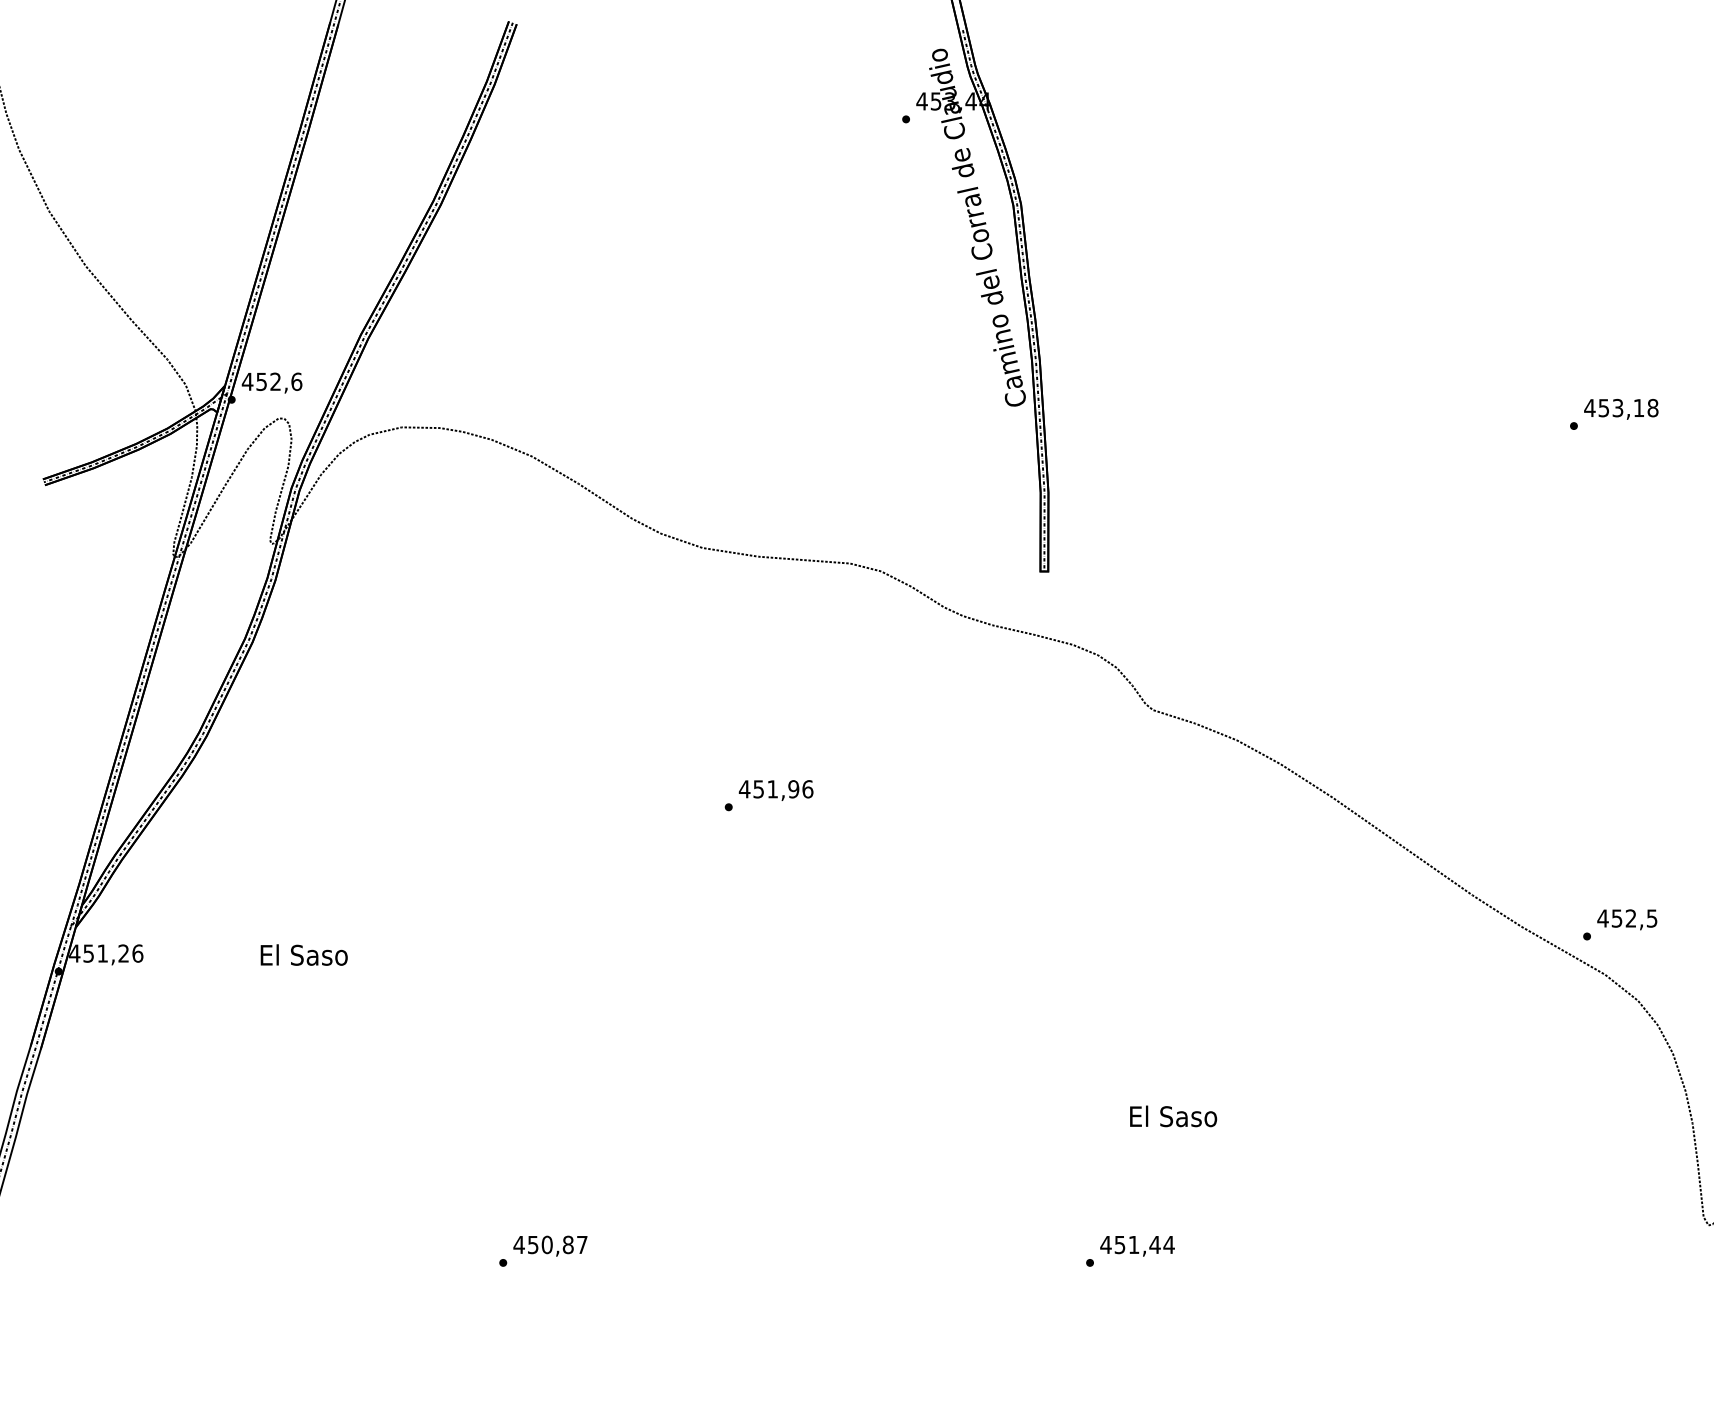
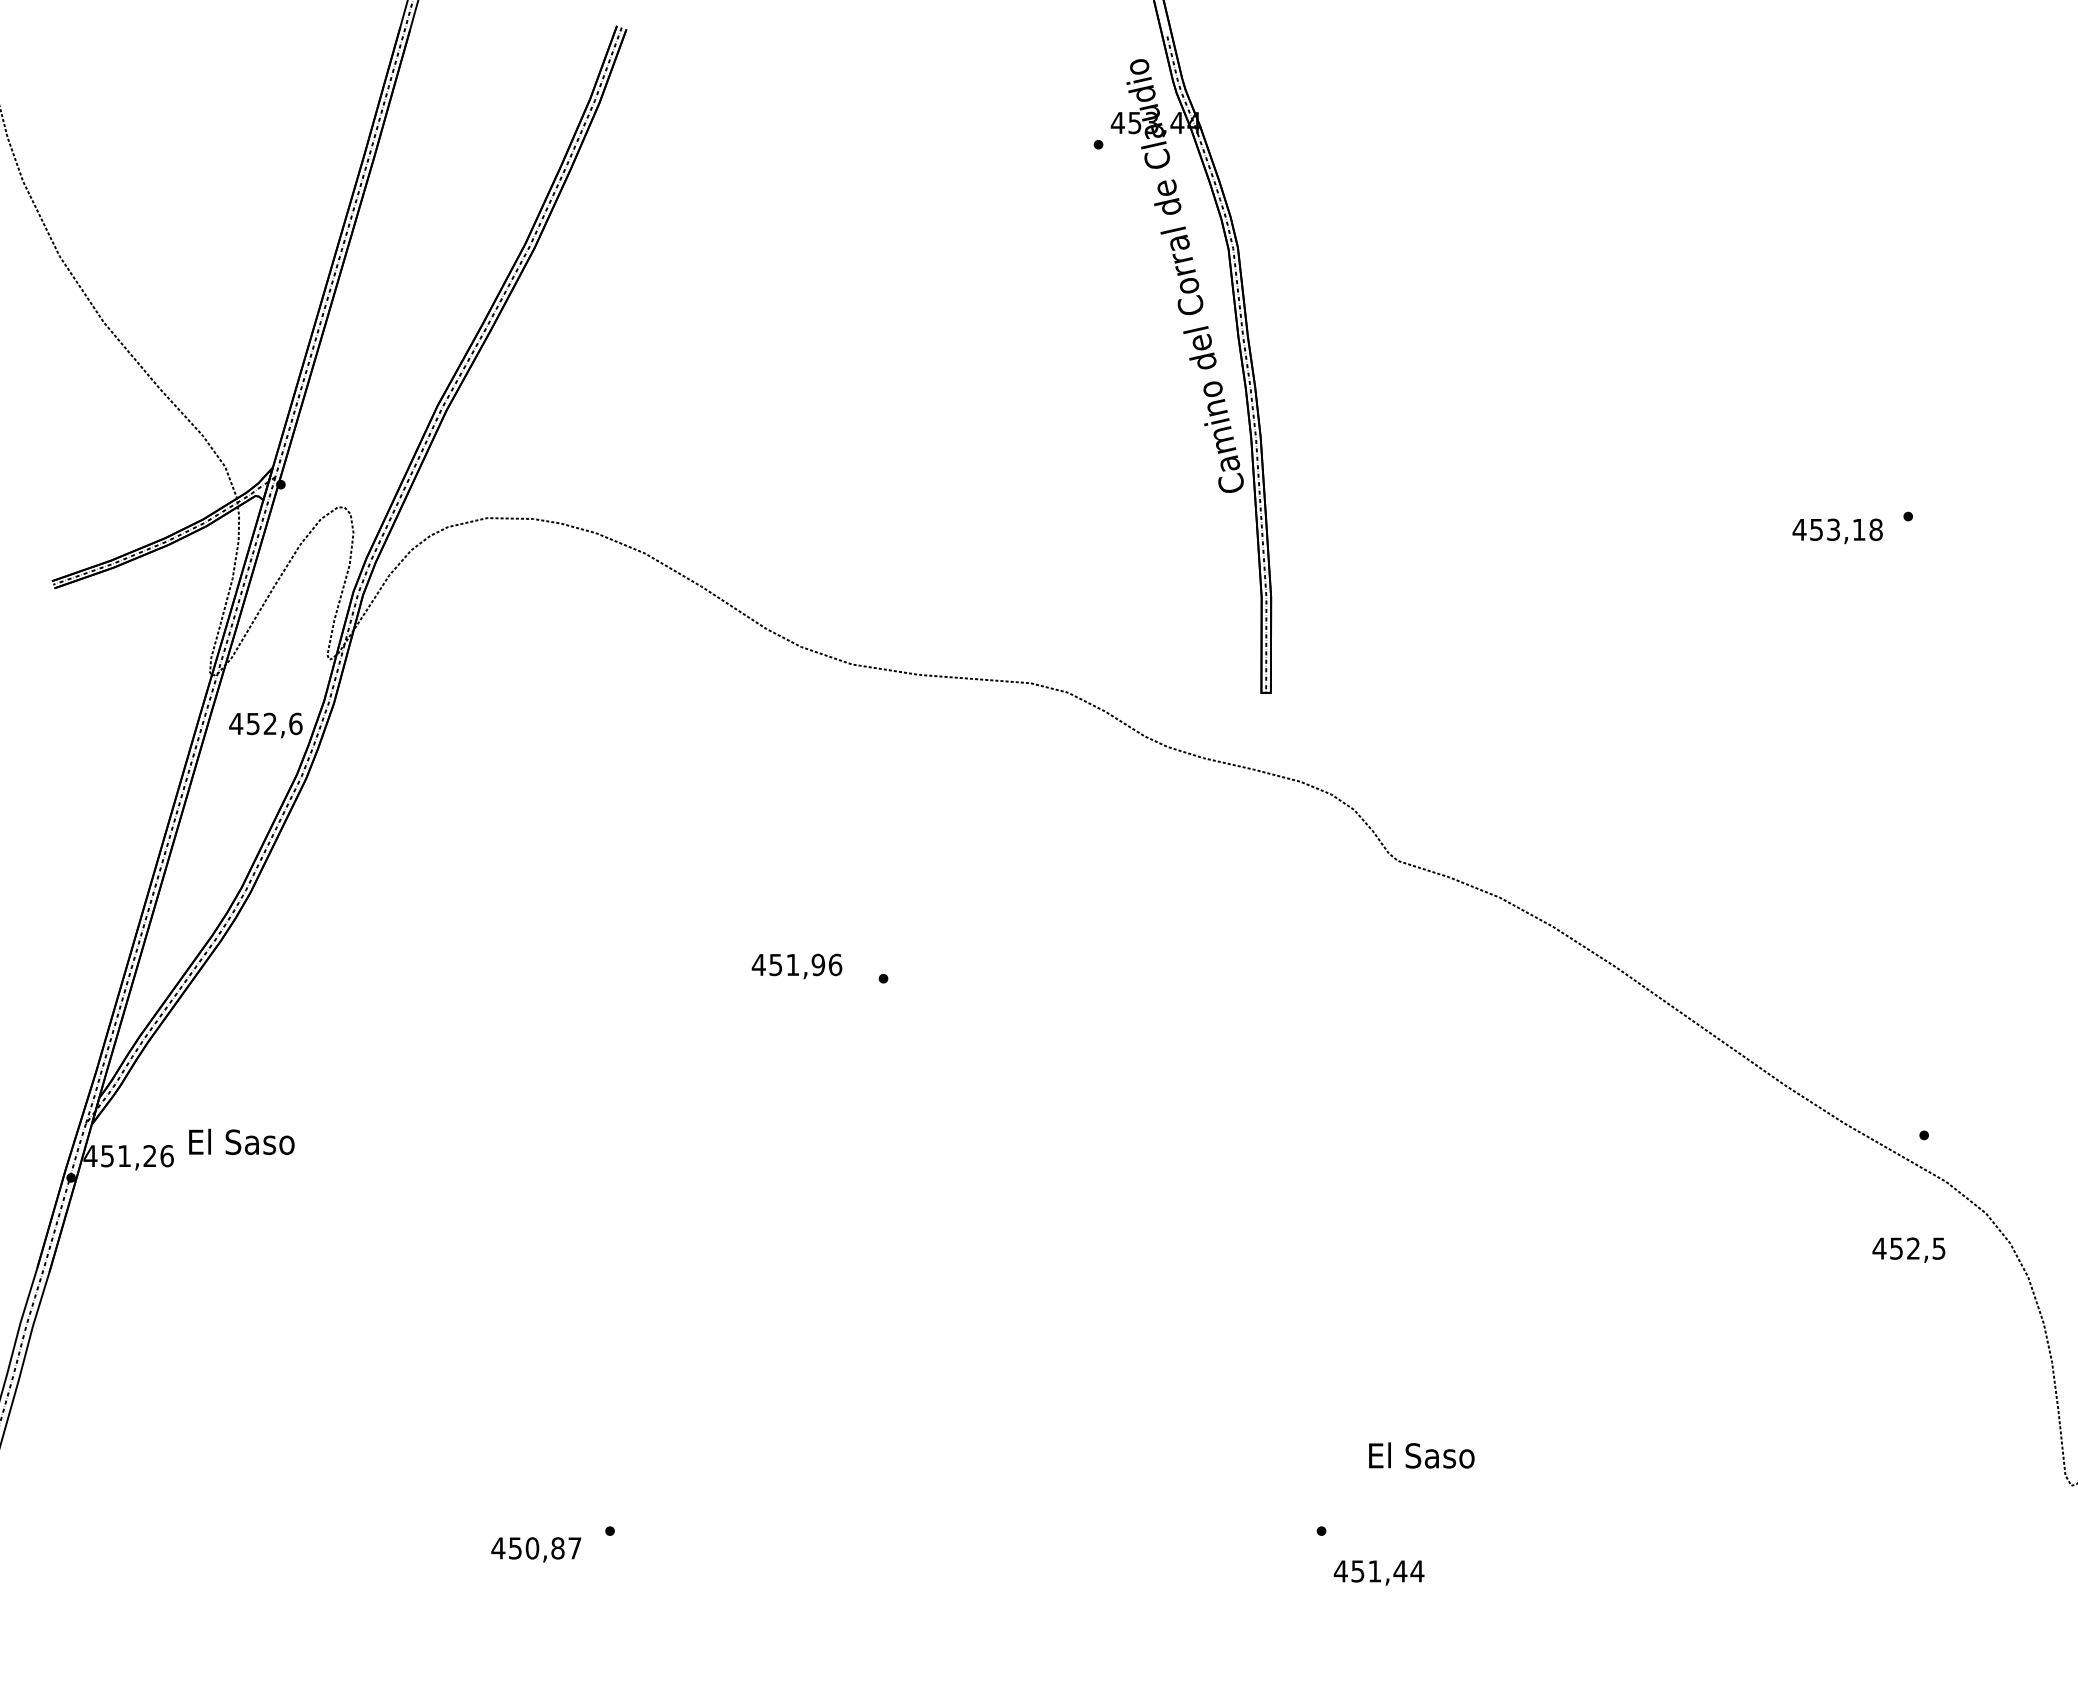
text: (271, 383) -> (265, 725), moved
text: (1621, 408) -> (1837, 530), moved
text: (775, 790) -> (796, 966), moved
text: (1626, 919) -> (1908, 1249), moved
text: (303, 954) -> (241, 1141), moved
text: (1173, 1116) -> (1421, 1455), moved
text: (550, 1245) -> (536, 1549), moved
text: (1137, 1245) -> (1378, 1572), moved

